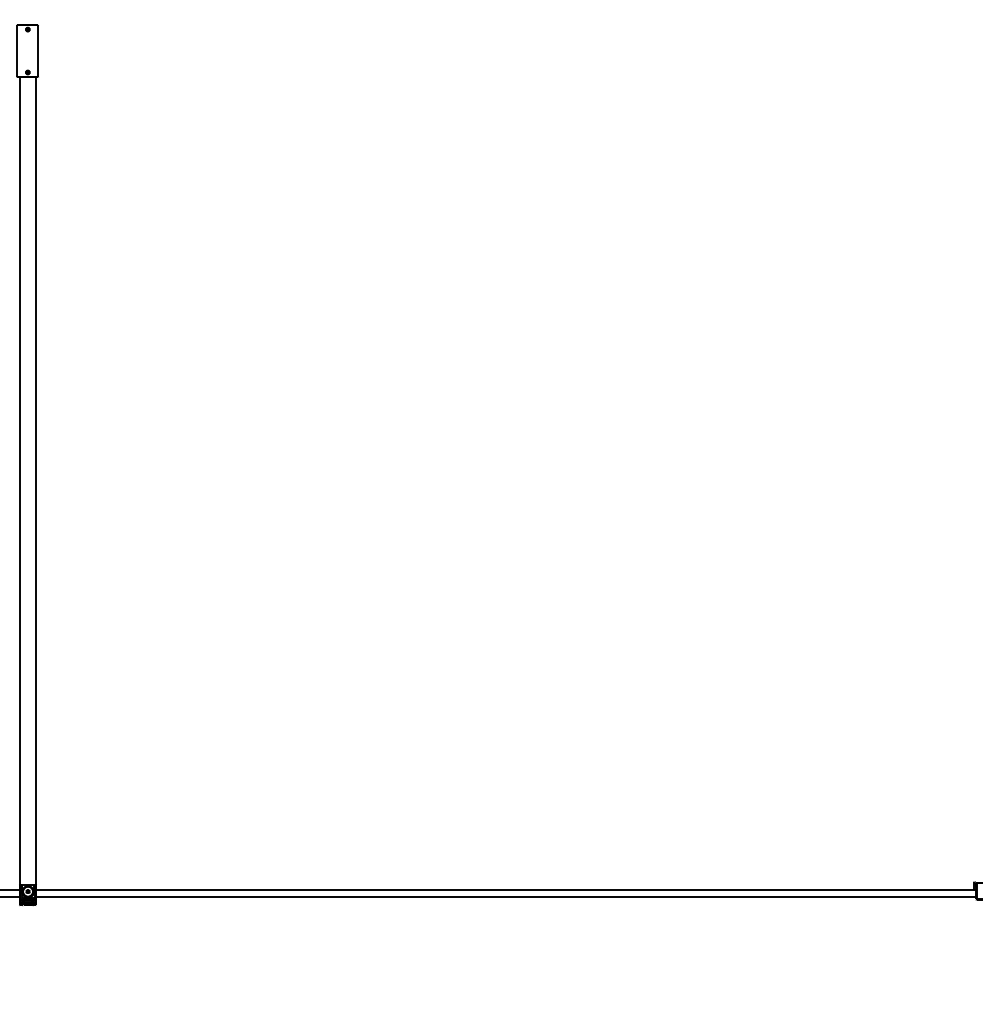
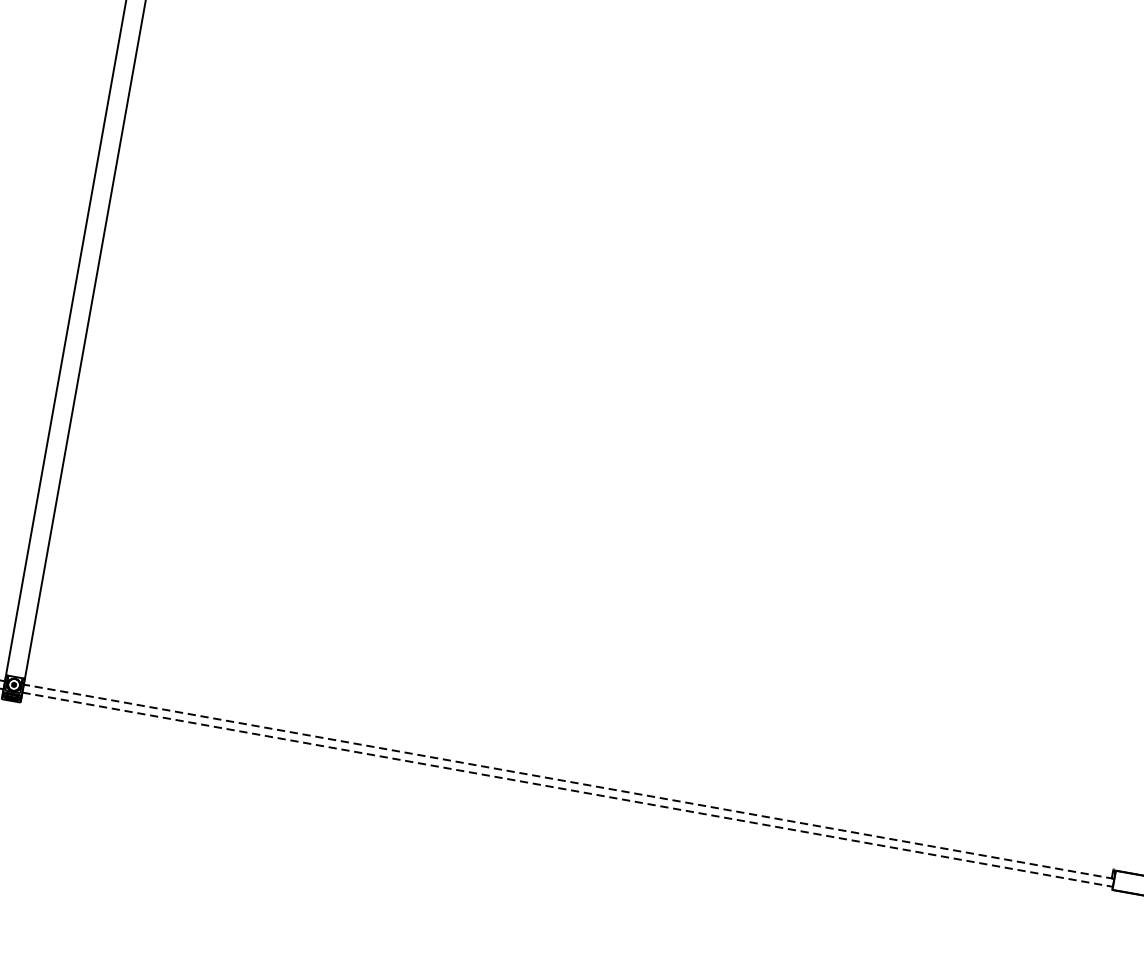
line: (505, 890) -> (567, 782), solid -> dashed
line: (506, 896) -> (567, 789), solid -> dashed

